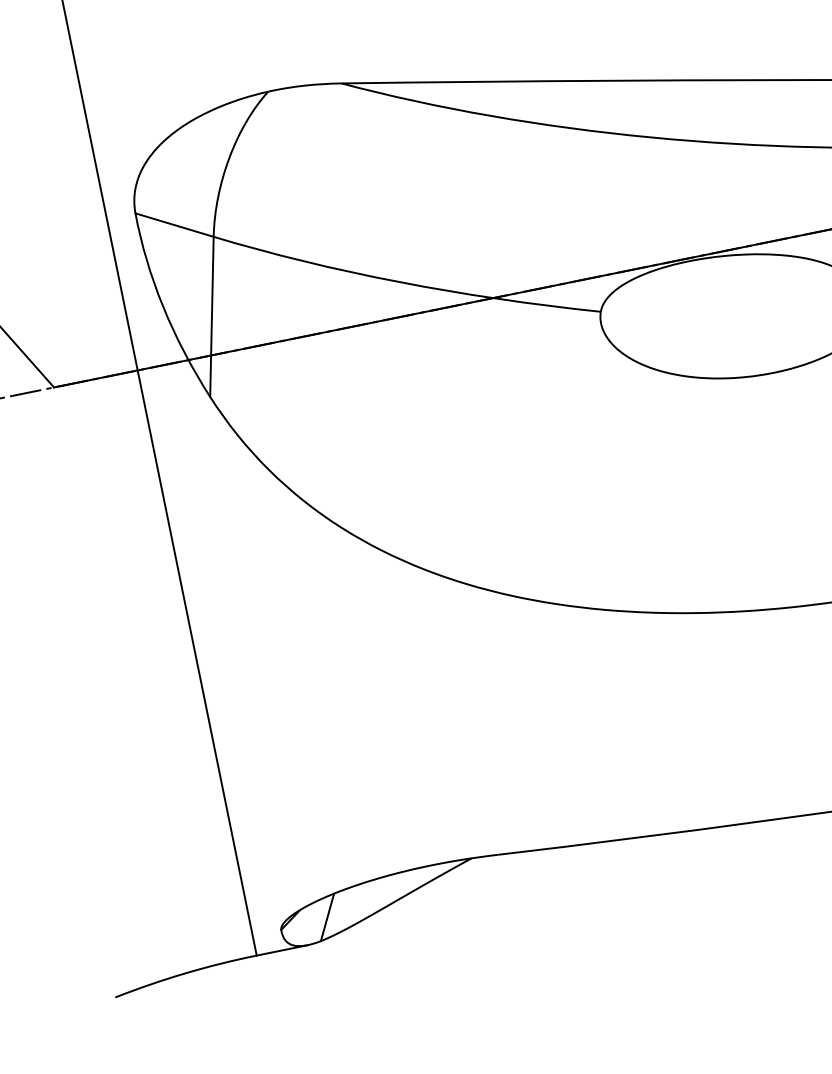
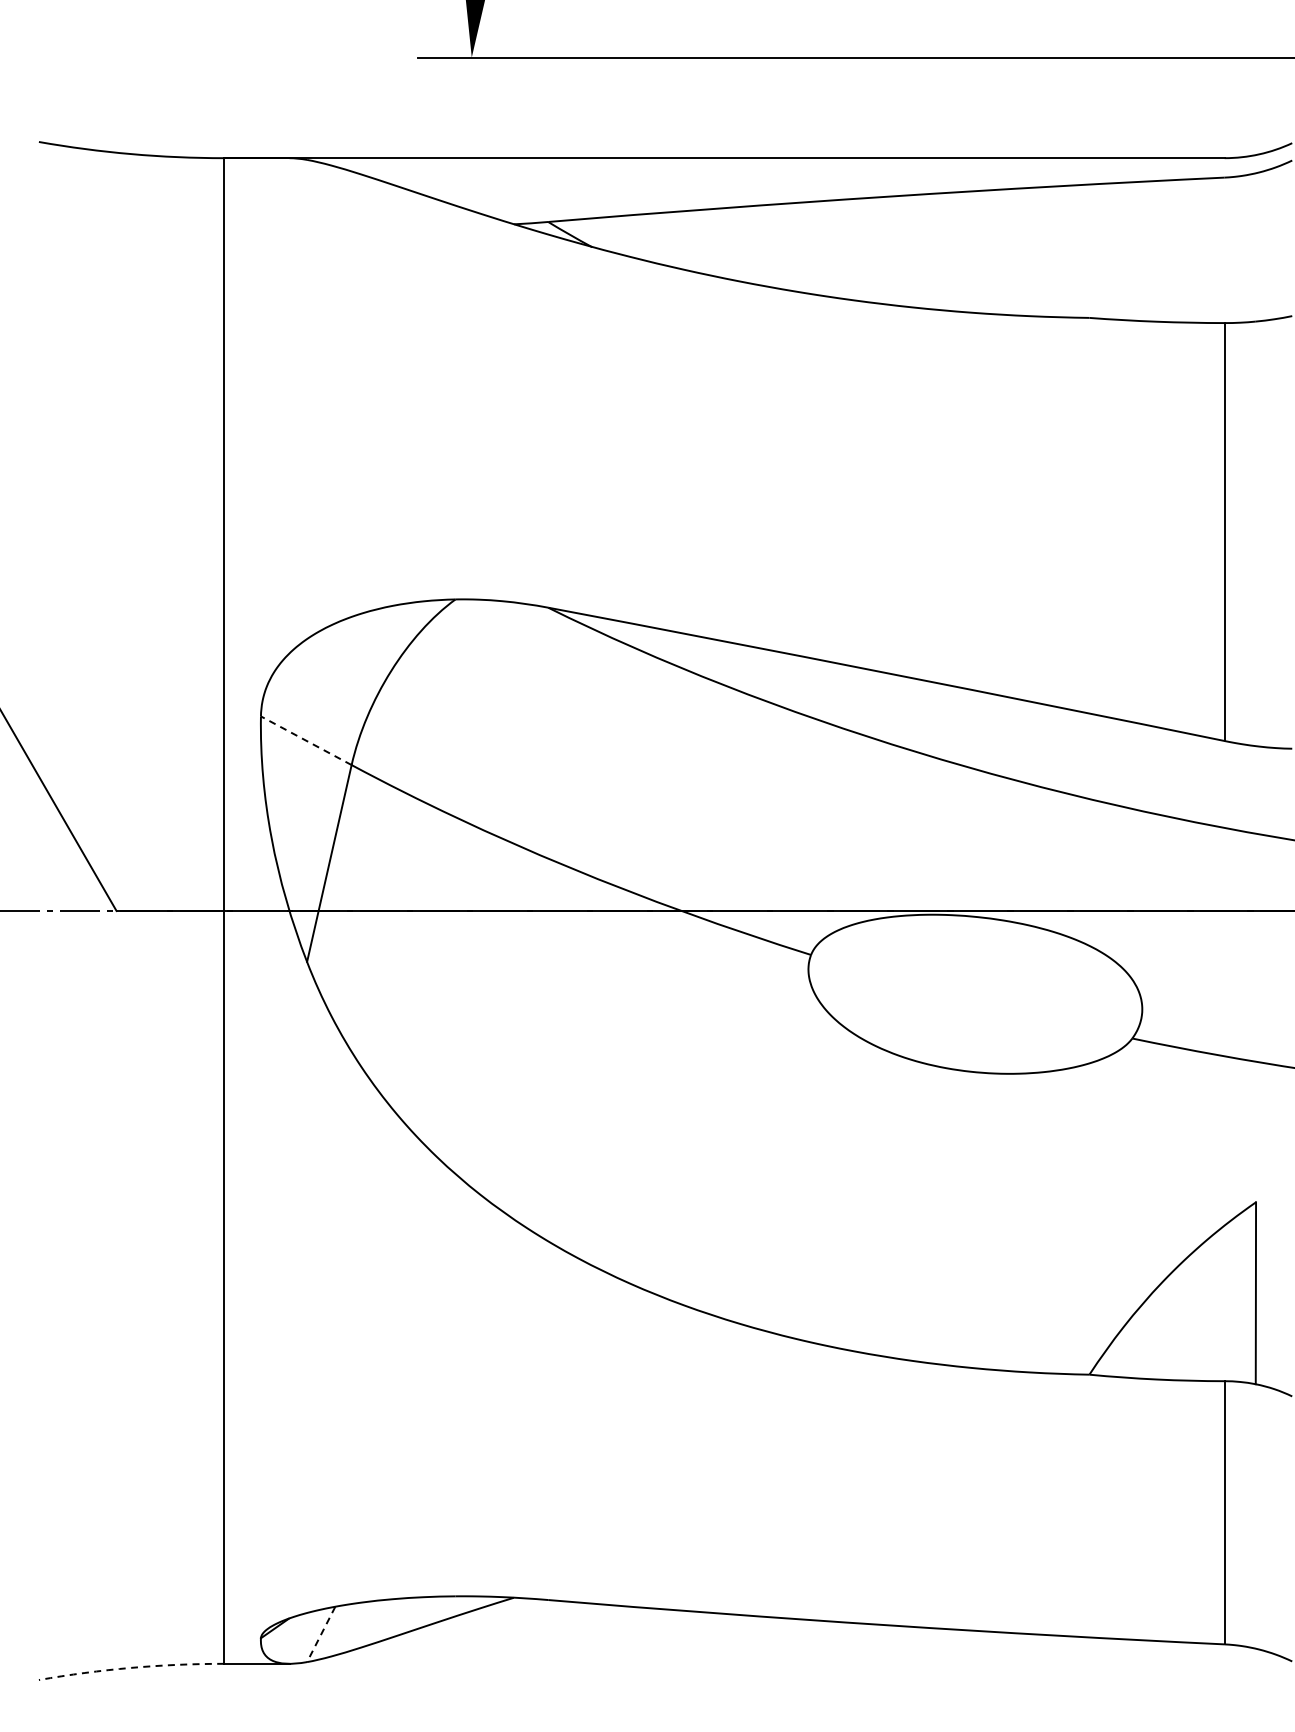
line: (173, 225) -> (305, 740), solid -> dashed
line: (326, 917) -> (320, 1634), solid -> dashed
arc: (185, 973) -> (131, 1667), solid -> dashed

